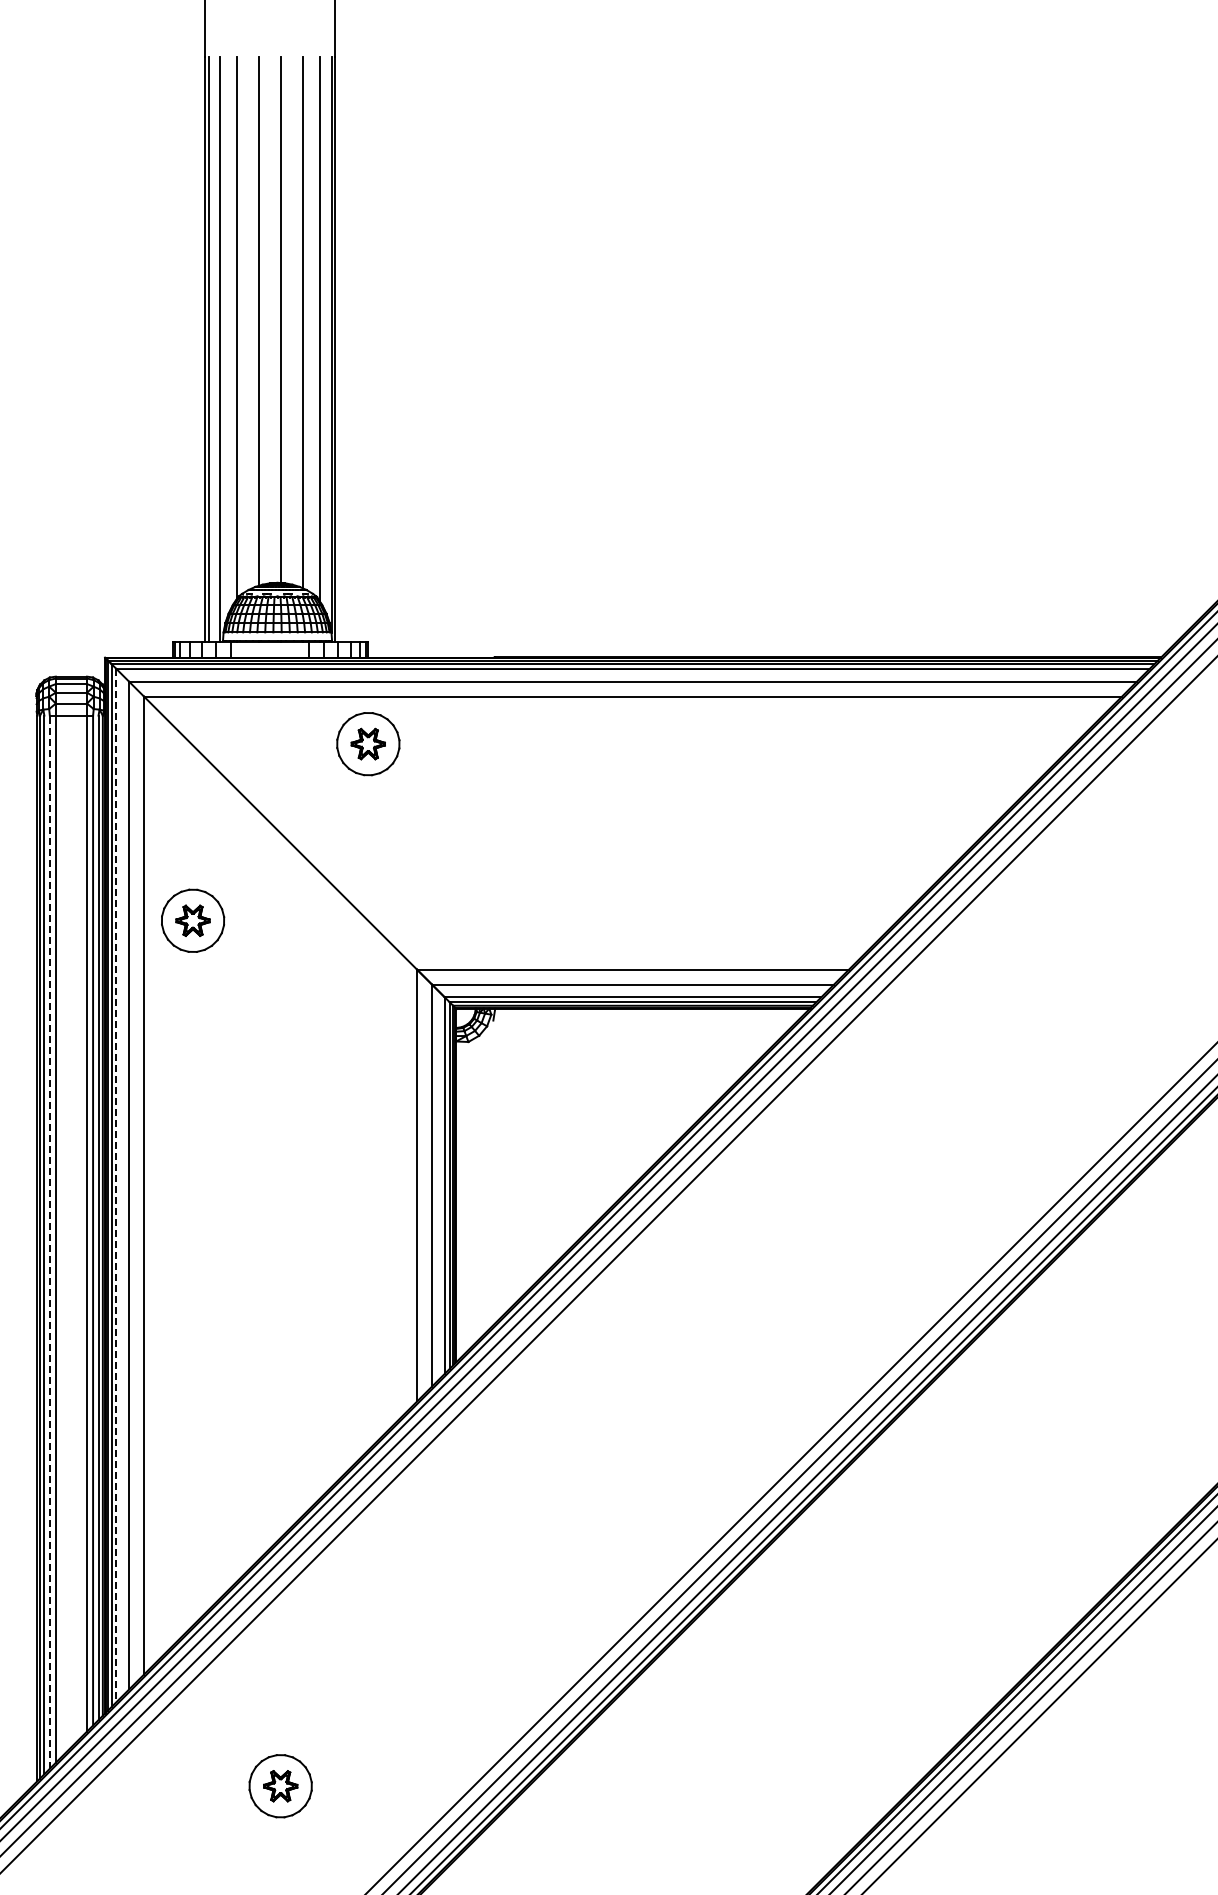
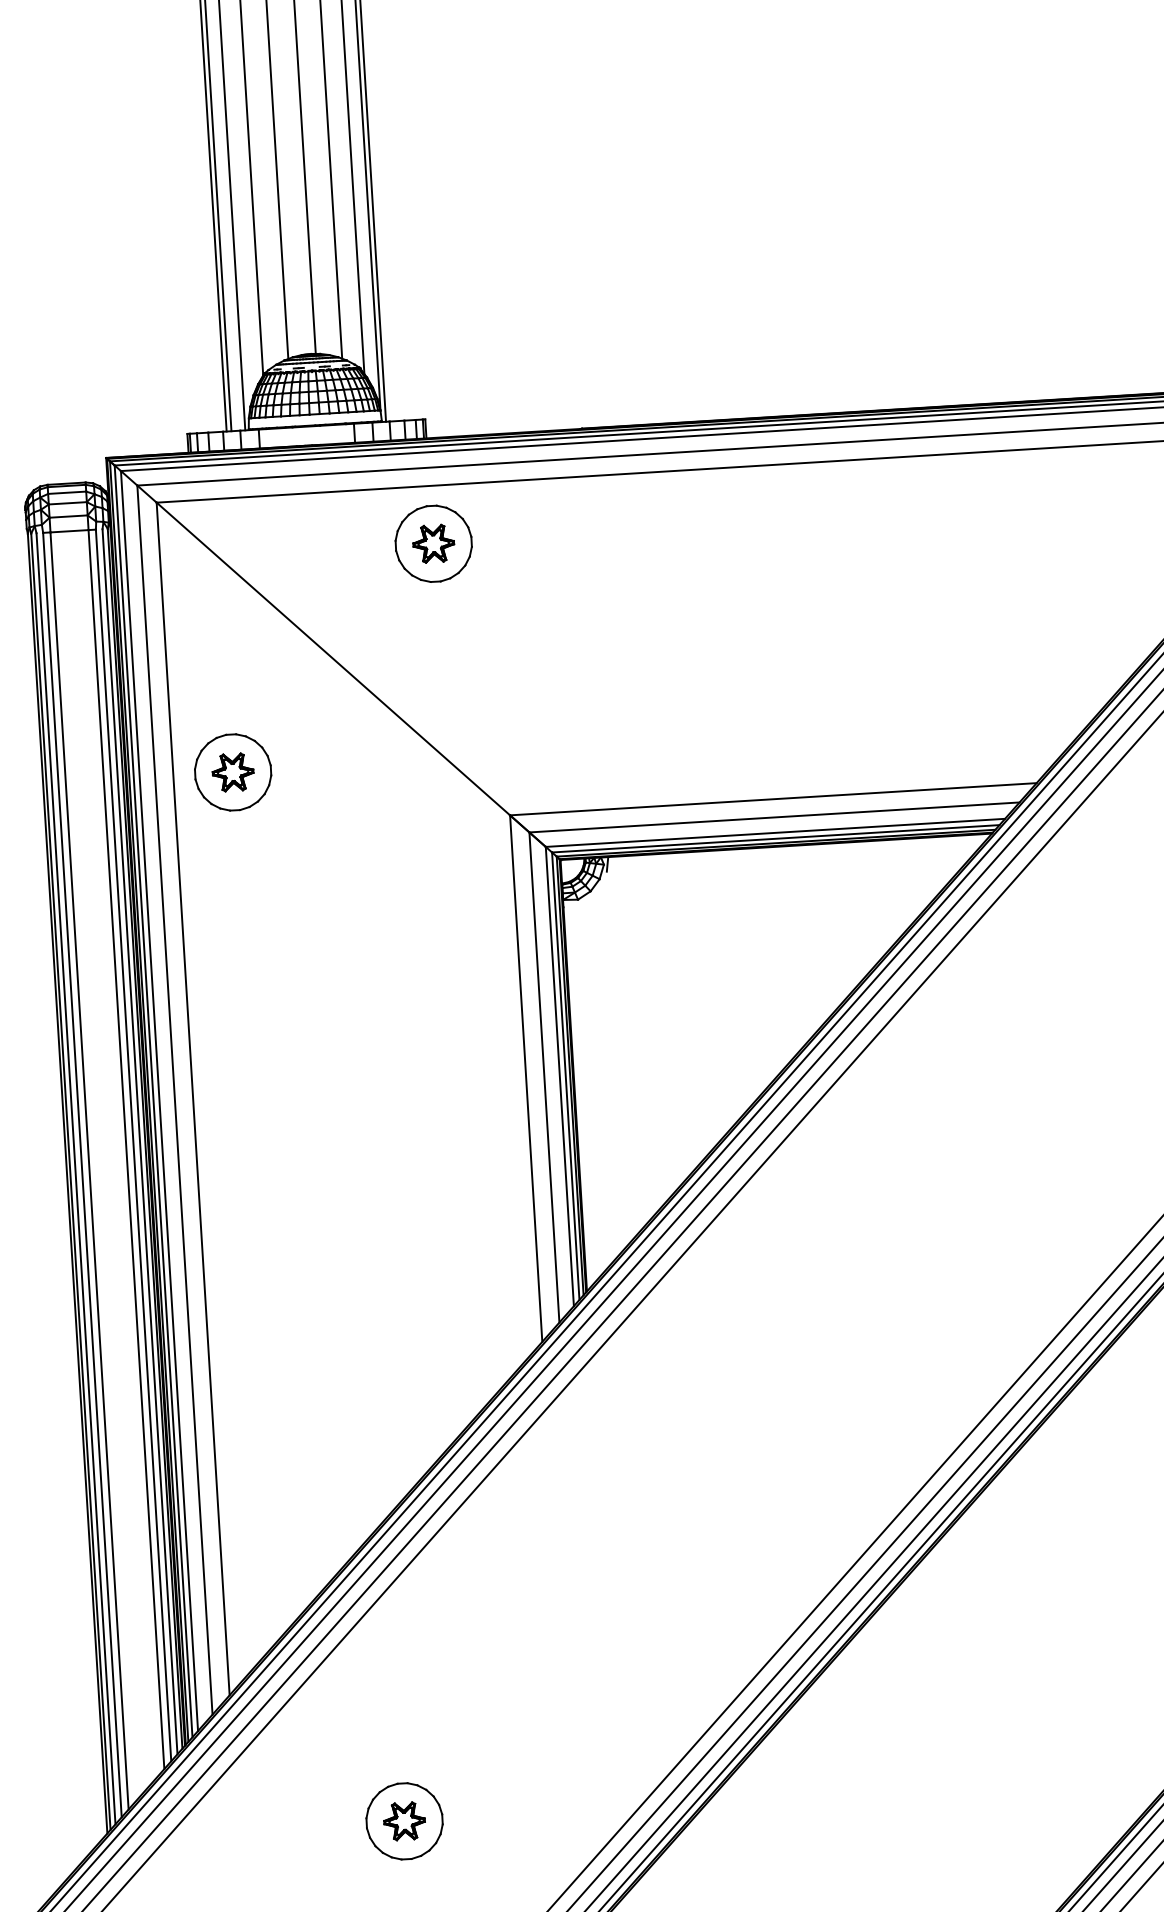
line: (116, 1185) -> (159, 1100), dashed -> solid
line: (49, 1242) -> (82, 1175), dashed -> solid

